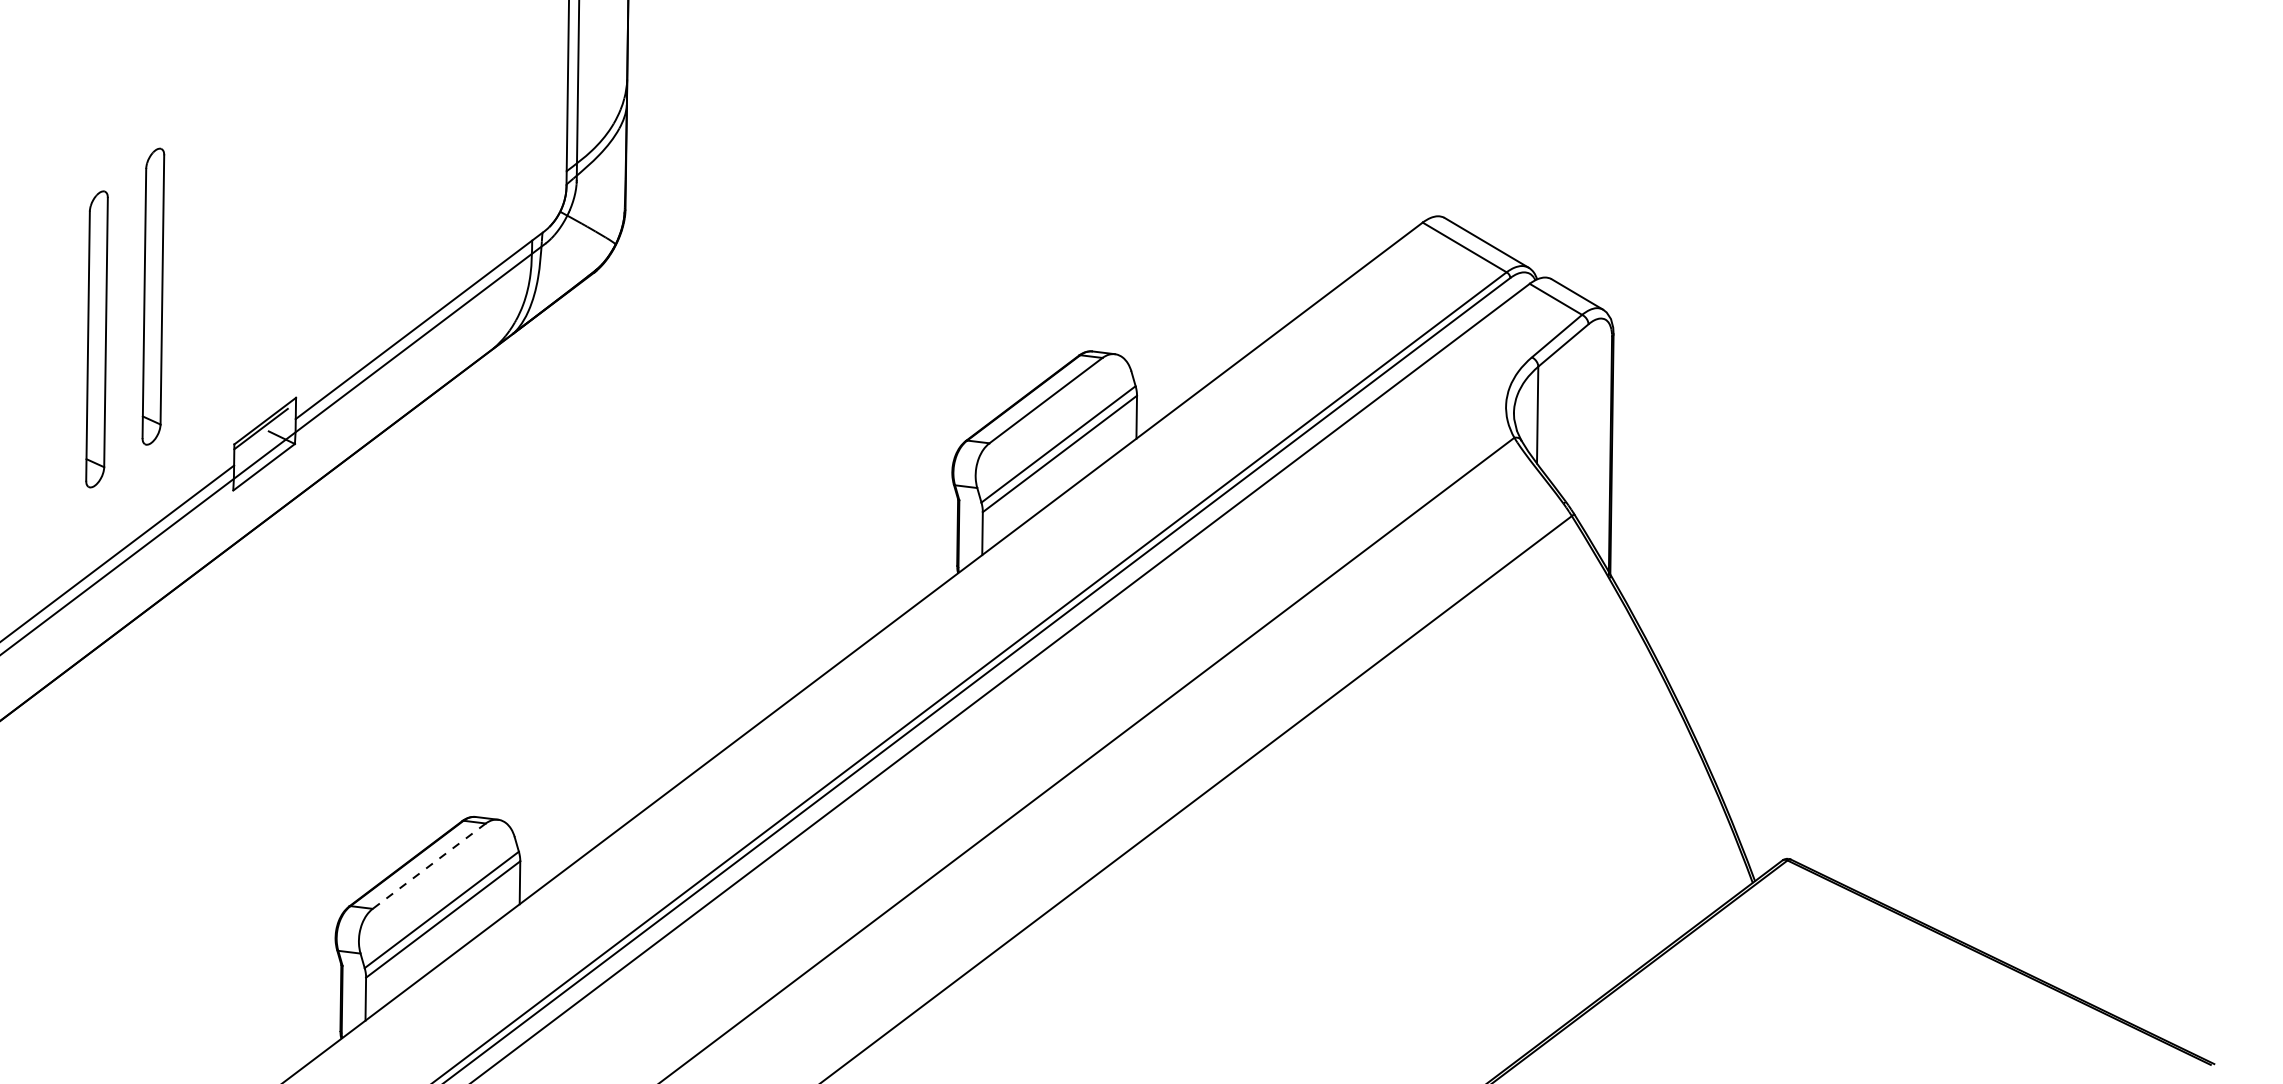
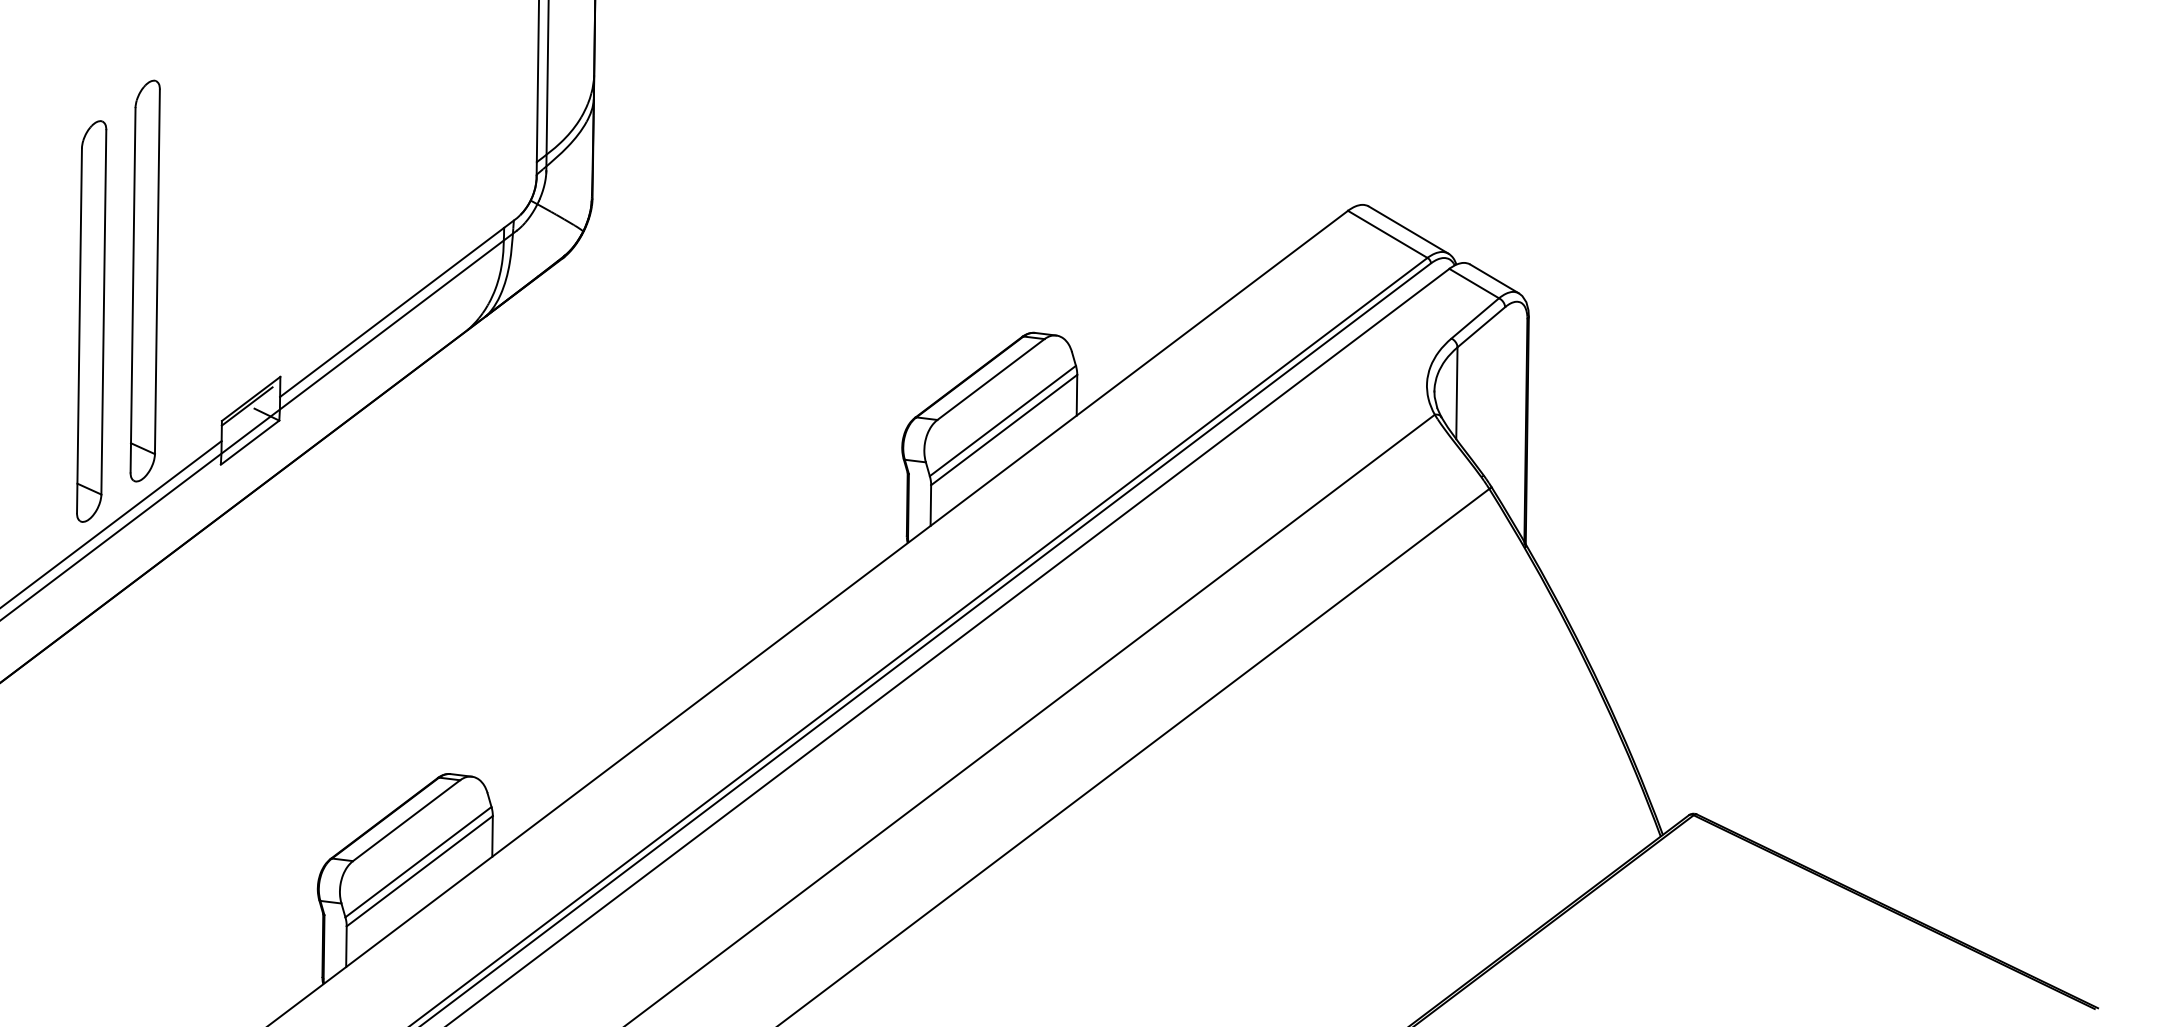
part: (152, 296) -> (144, 280), size x1.43
part: (96, 339) -> (91, 321), size x1.43
line: (429, 865) -> (406, 820), dashed -> solid

